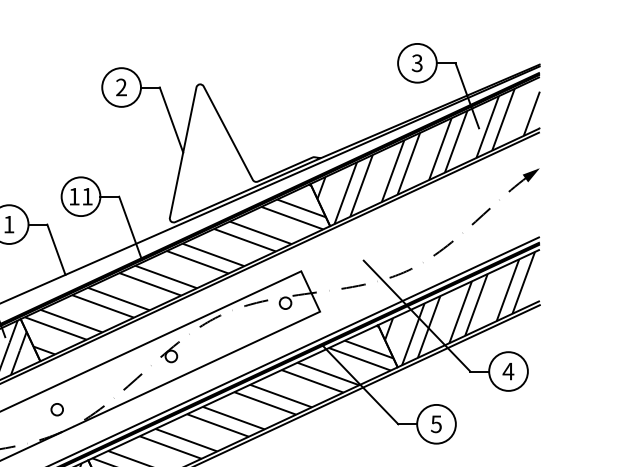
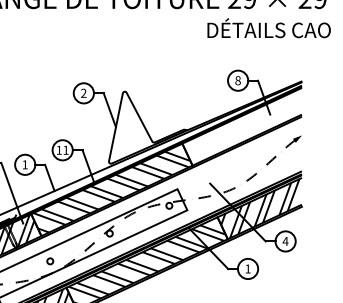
text: (416, 62) -> (237, 80), 3 -> 8
hatch: (427, 156) -> (243, 129), removed
text: (435, 423) -> (247, 268), 5 -> 1

